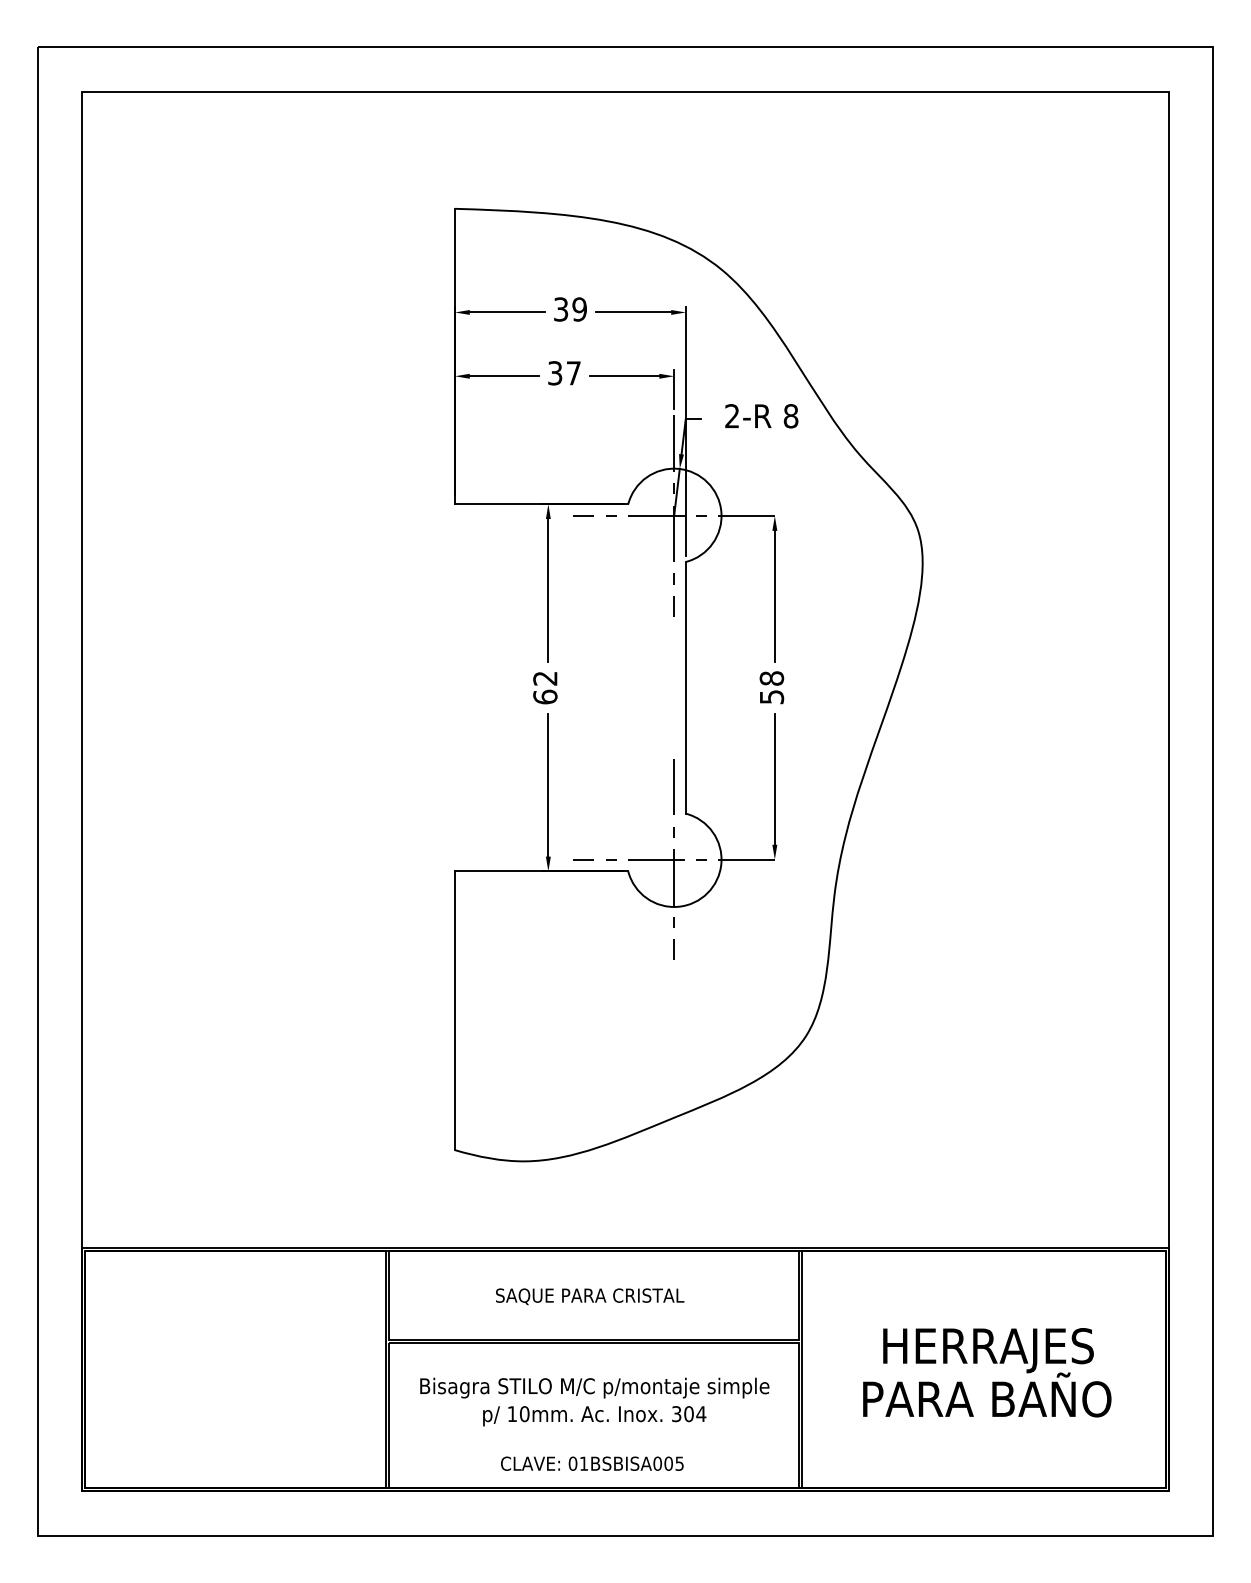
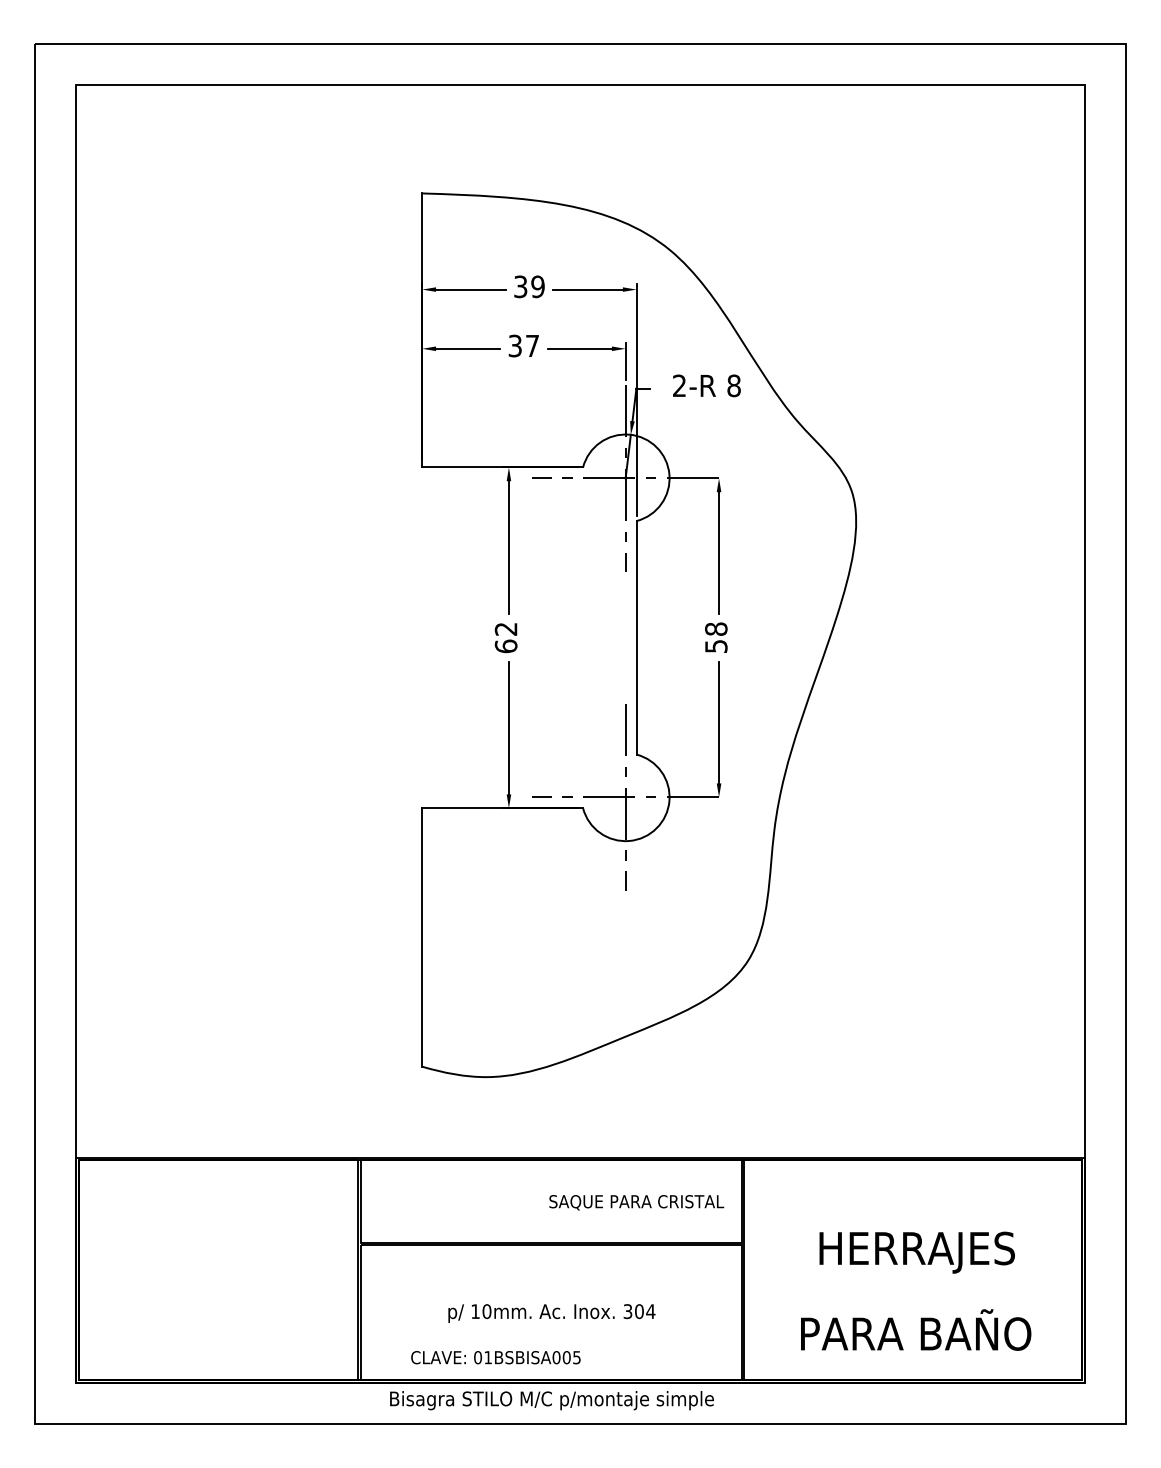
text: (590, 1296) -> (637, 1202), moved
text: (594, 1387) -> (551, 1400), moved
text: (987, 1394) -> (916, 1329), moved
text: (592, 1463) -> (496, 1357), moved

